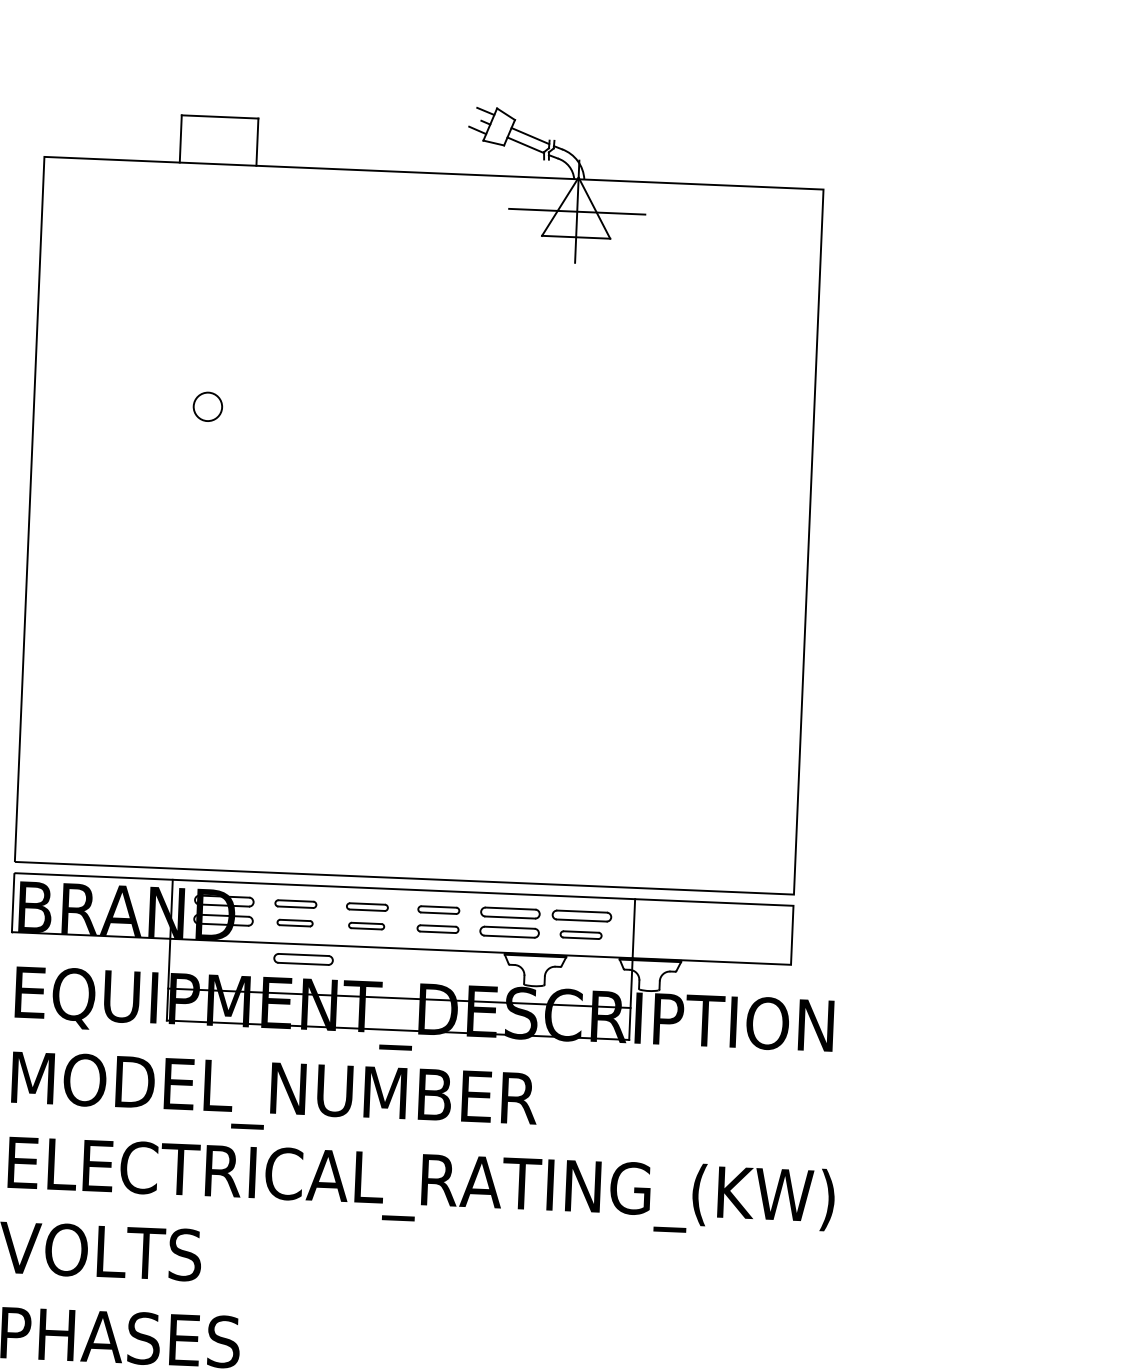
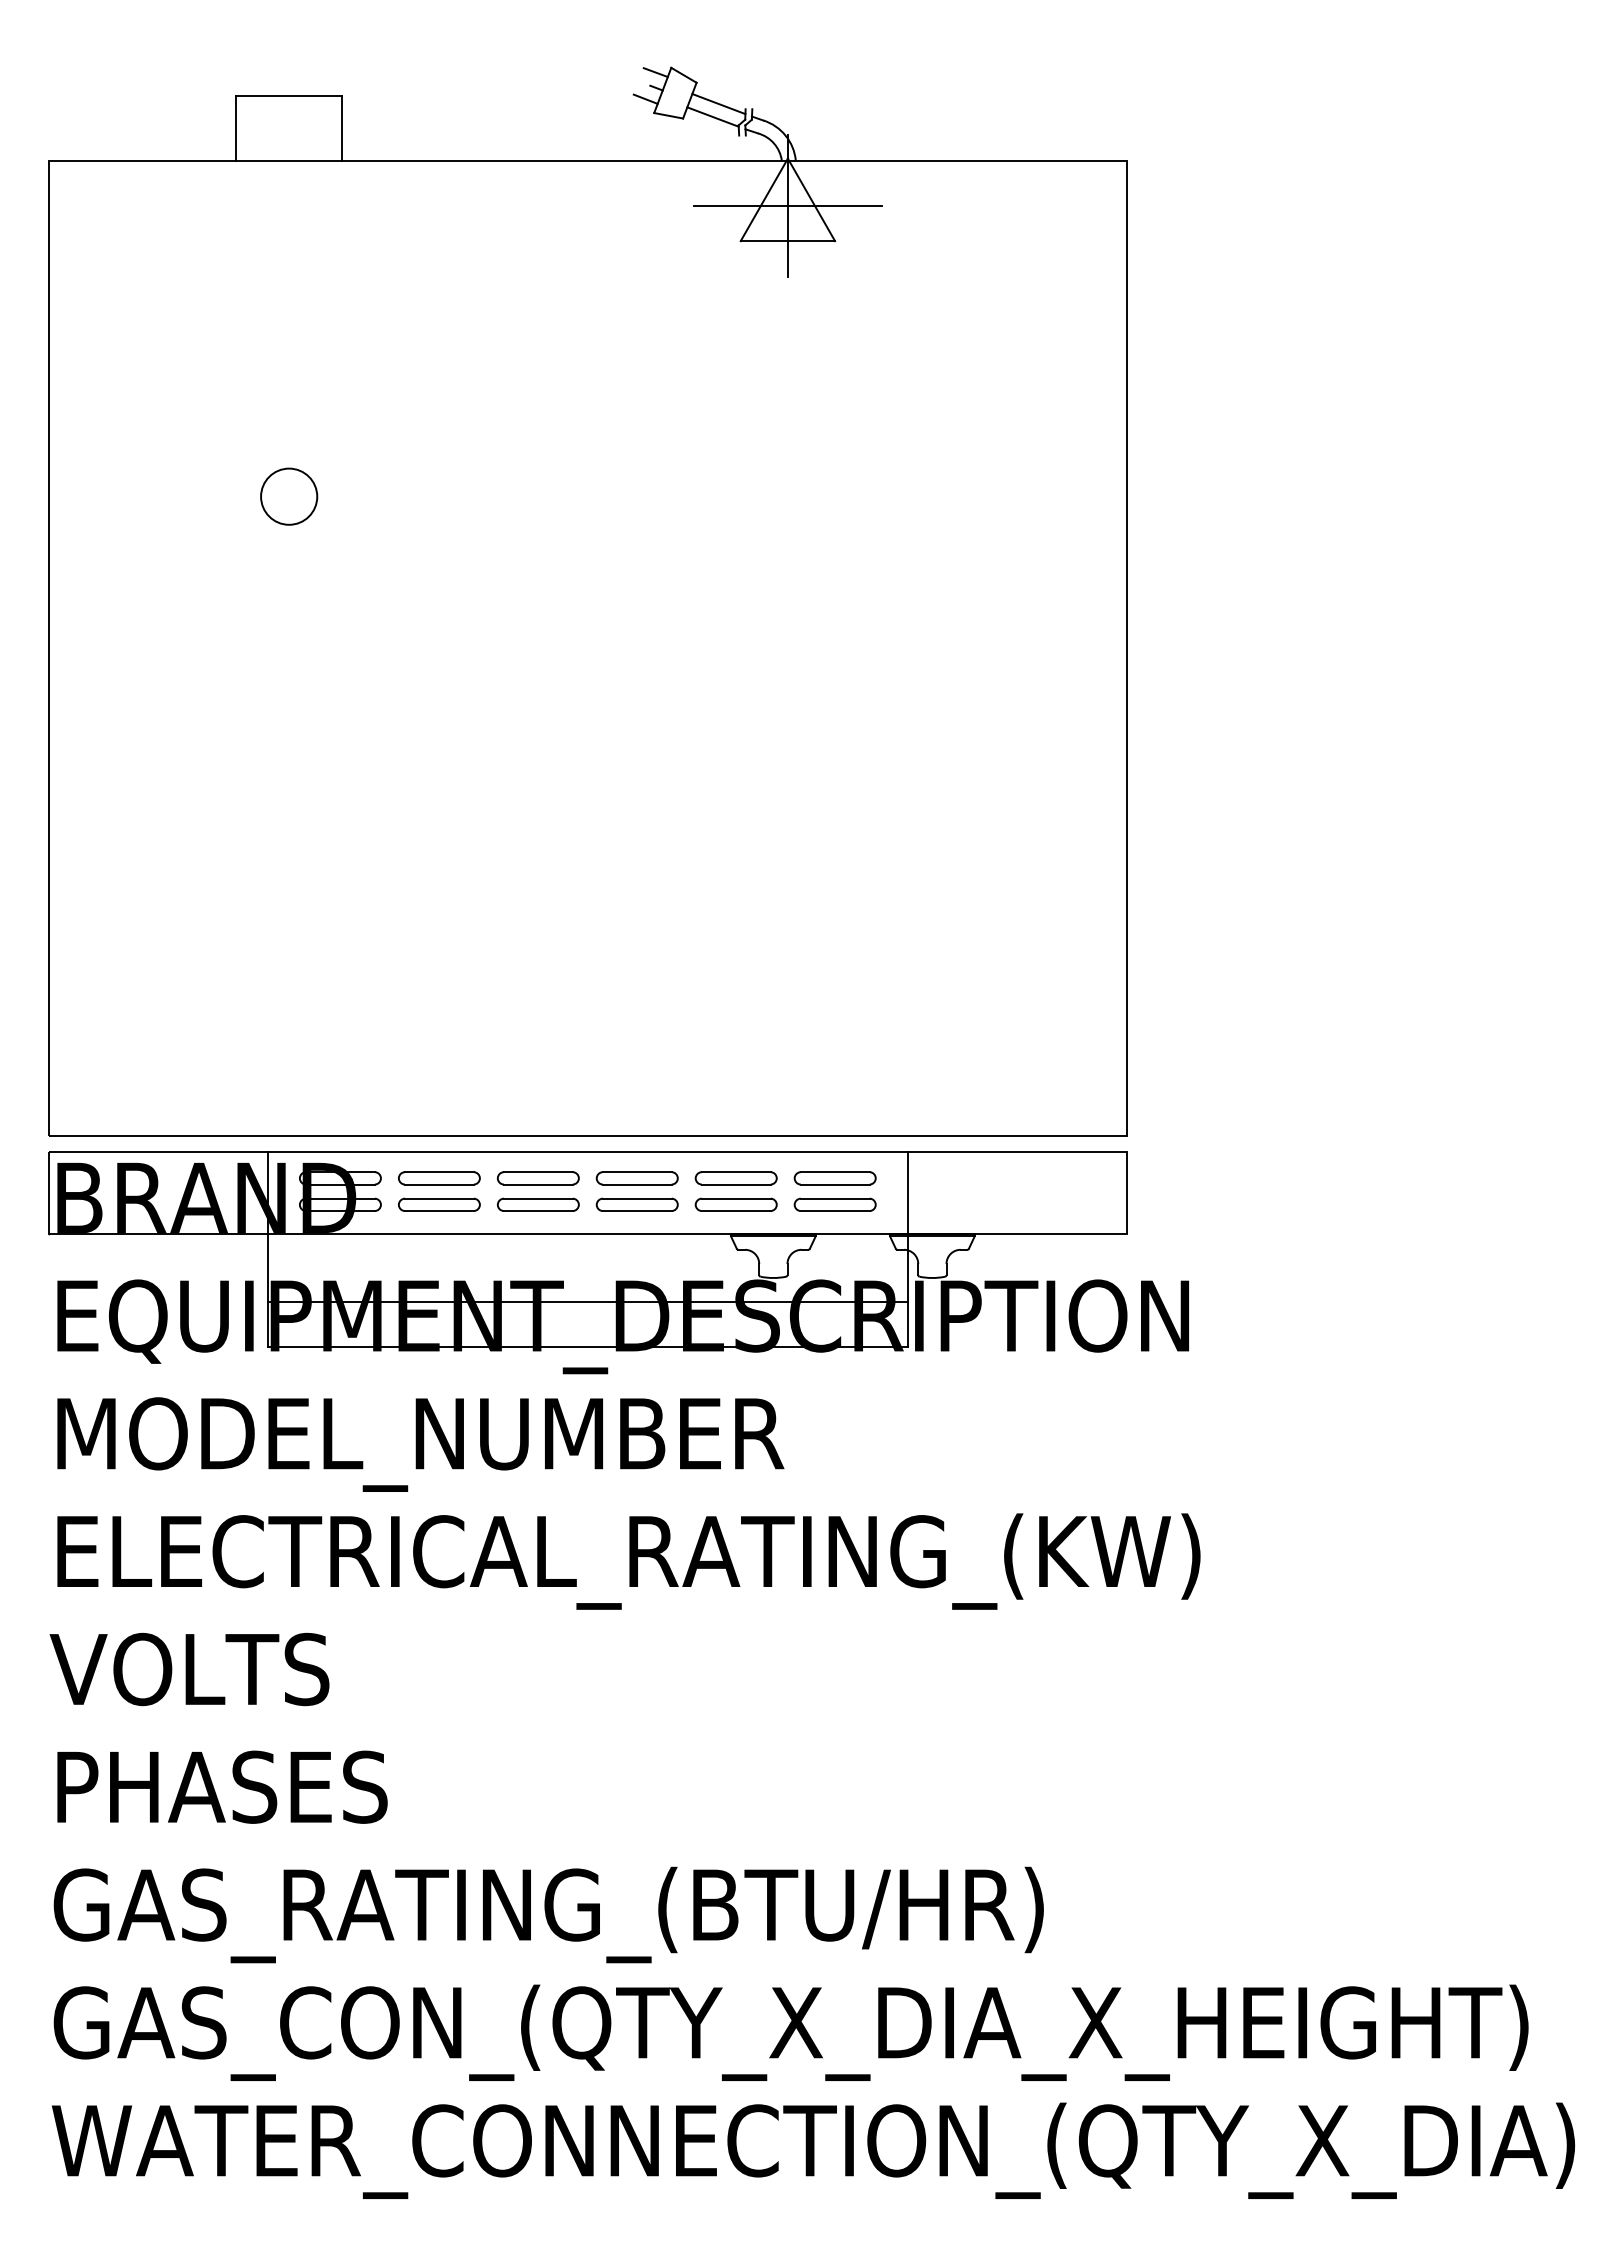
circle: (208, 406) -> (289, 496), size x1.43
part: (295, 904) -> (439, 1178), size x1.43
part: (367, 907) -> (538, 1178), size x1.43
part: (438, 910) -> (636, 1178), size x1.43
part: (295, 922) -> (439, 1204), size x1.67
part: (366, 925) -> (538, 1204), size x1.67
part: (437, 928) -> (636, 1204), size x1.43
part: (580, 934) -> (834, 1204), size x1.43
part: (303, 959) -> (452, 1254), removed

